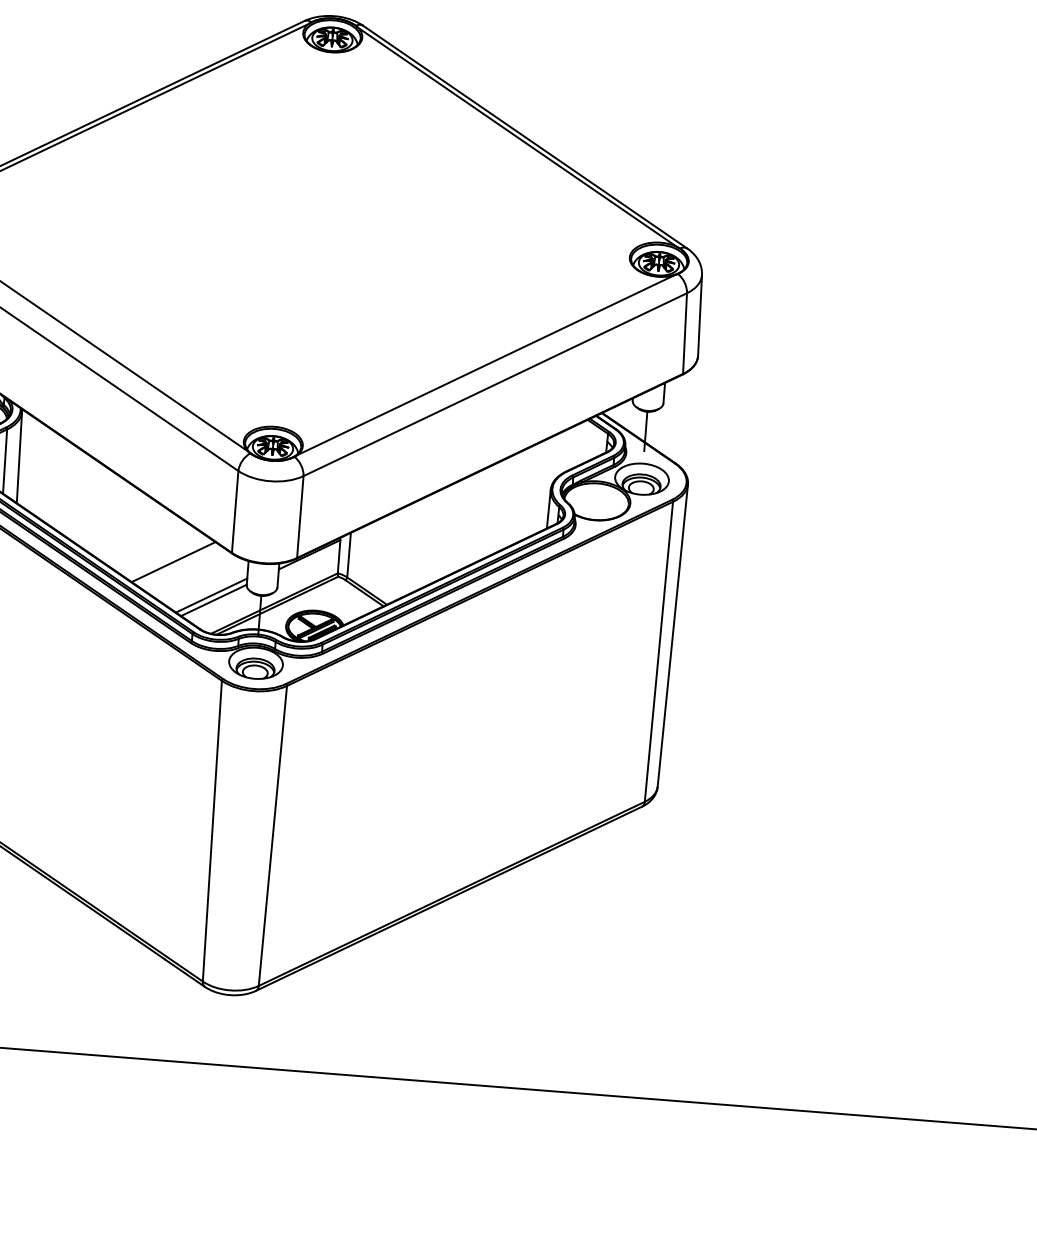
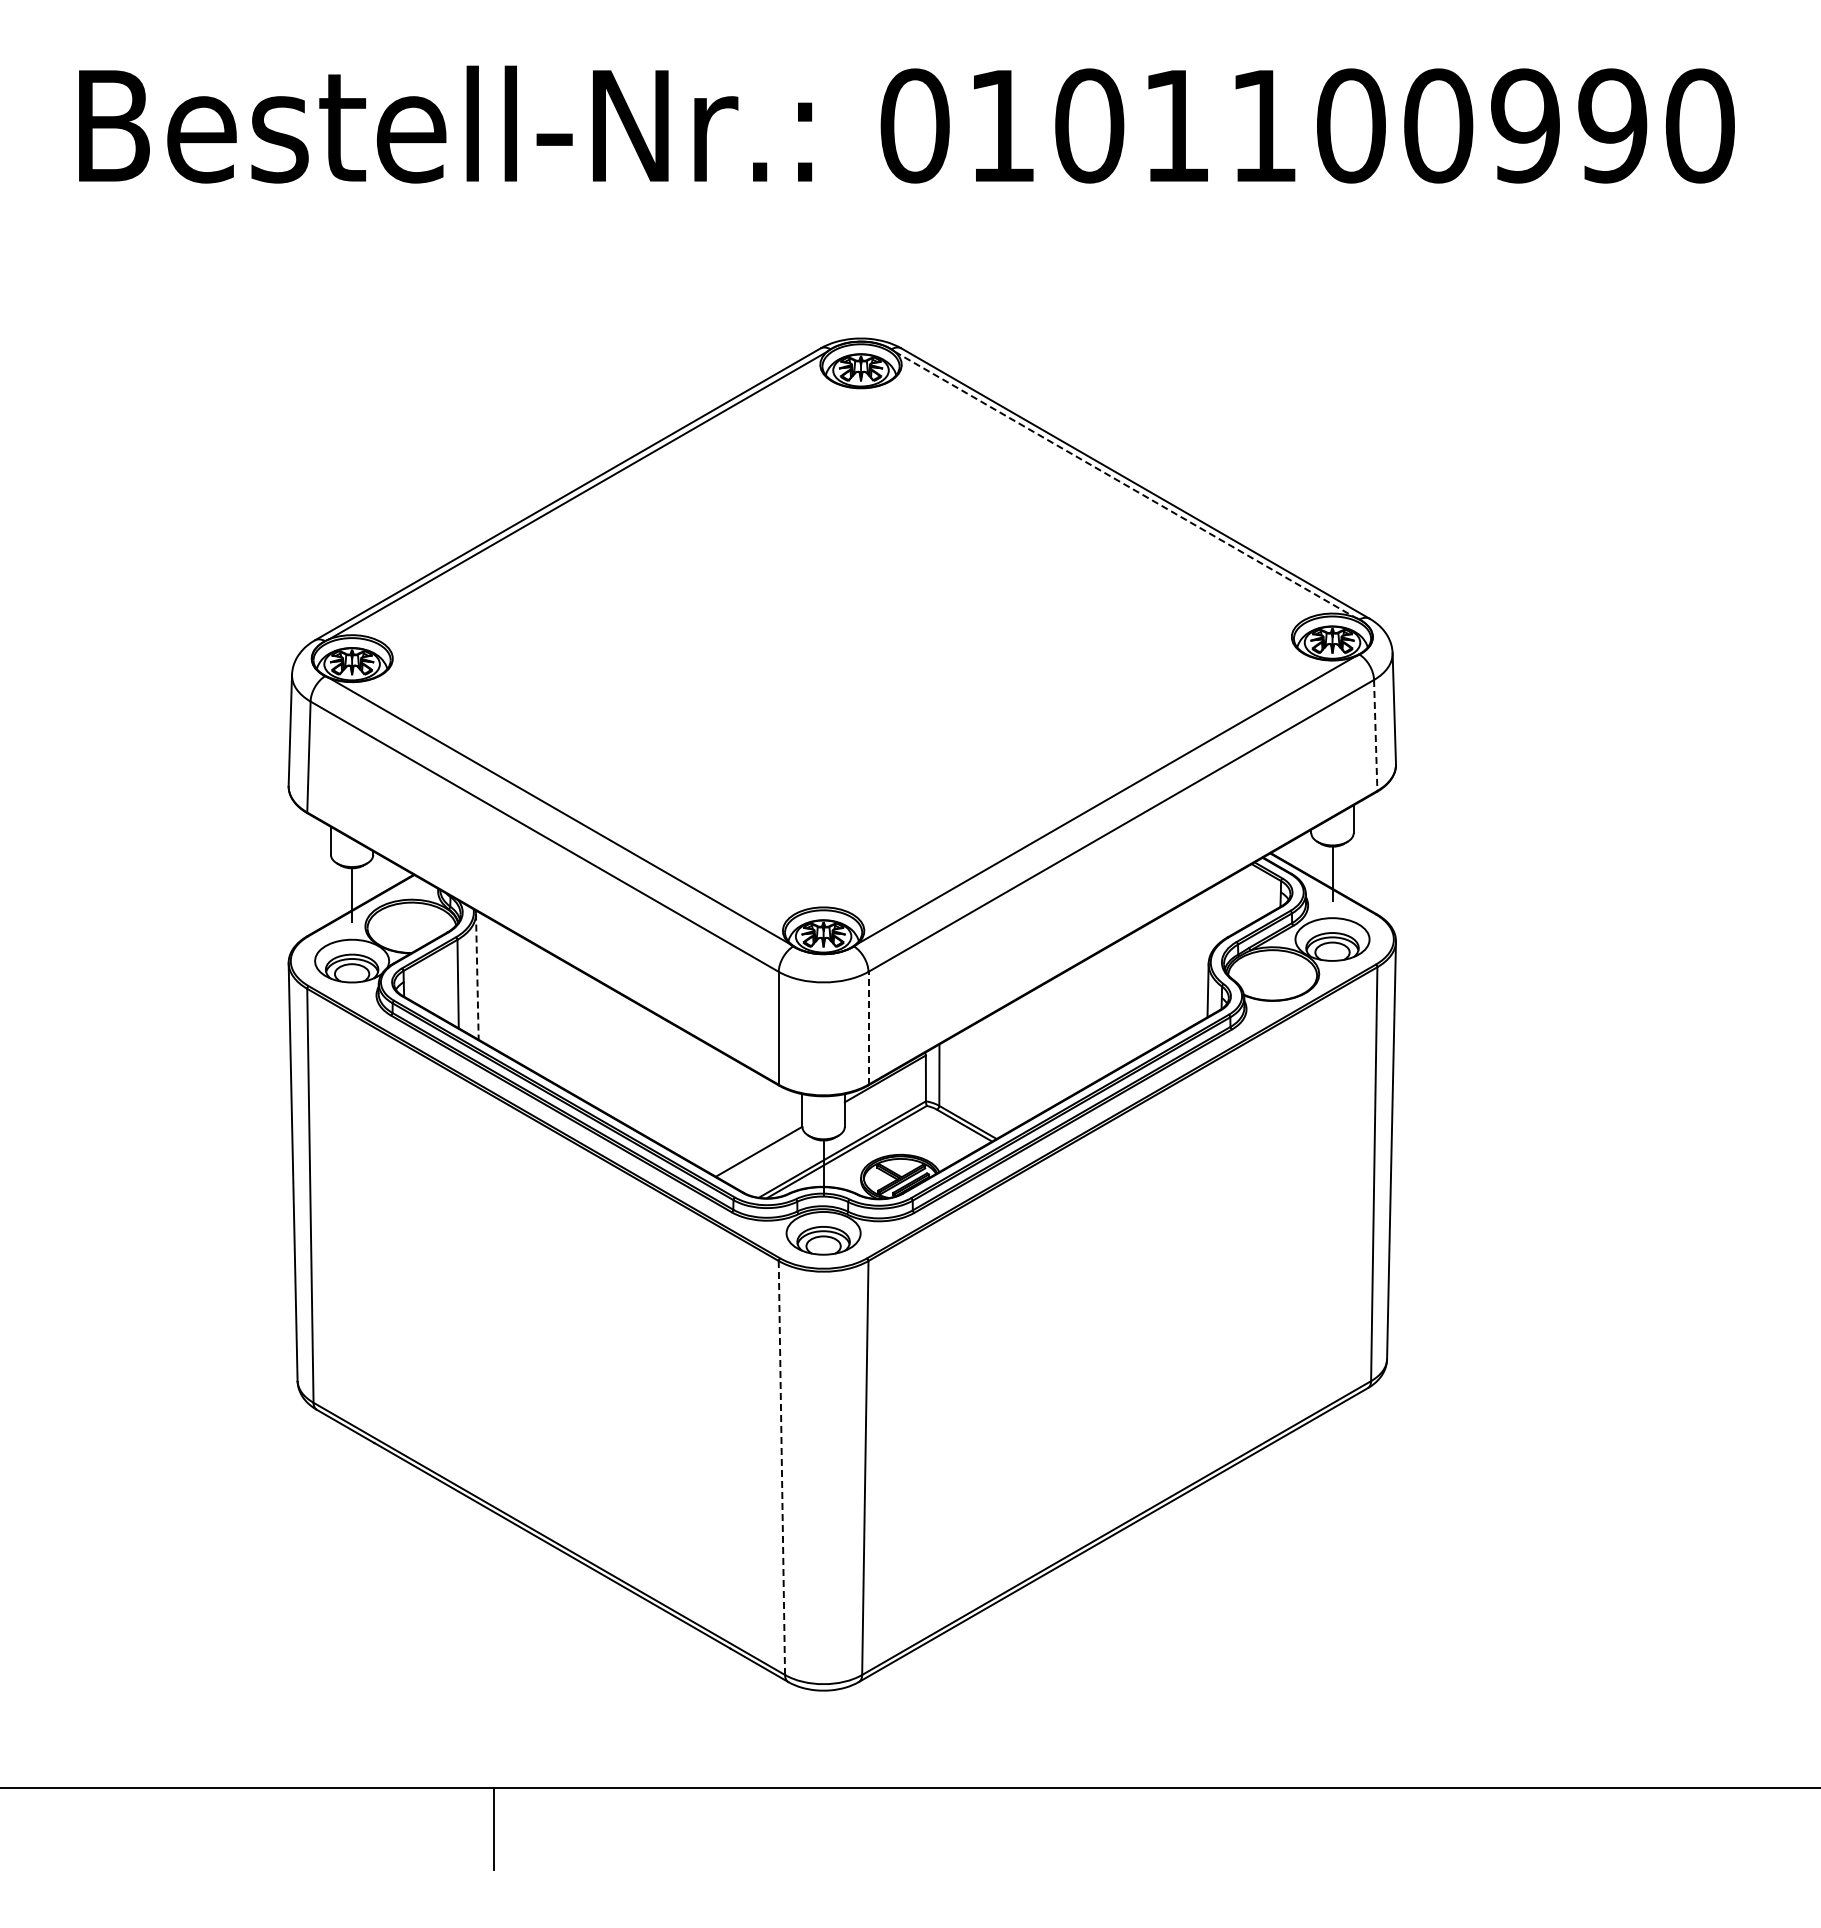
line: (517, 137) -> (1125, 484), solid -> dashed
line: (684, 333) -> (1375, 735), solid -> dashed
line: (19, 457) -> (477, 977), solid -> dashed
line: (300, 516) -> (868, 1027), solid -> dashed
line: (173, 562) -> (699, 1103), removed
line: (211, 595) -> (755, 1145), removed
line: (212, 831) -> (781, 1468), solid -> dashed

